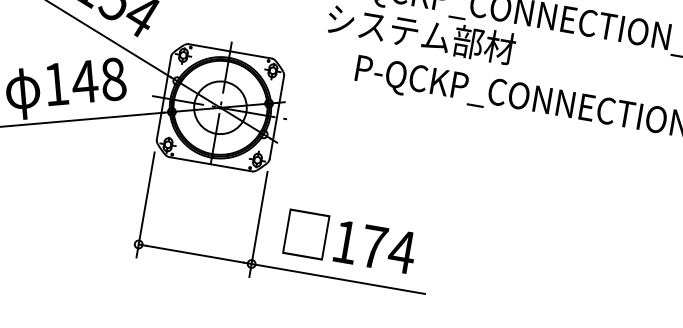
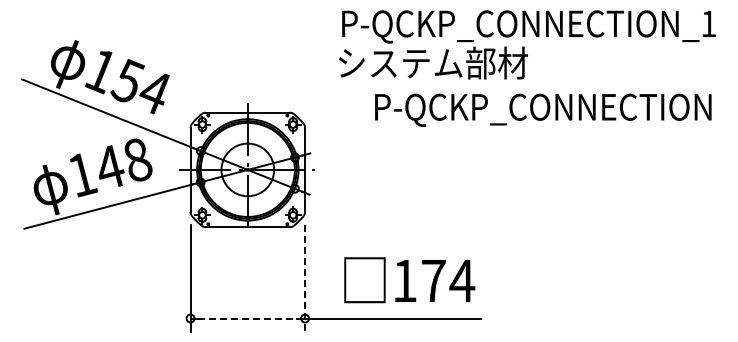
line: (258, 224) -> (305, 278), solid -> dashed
text: (350, 242) -> (409, 280), moved
line: (195, 254) -> (248, 318), solid -> dashed

